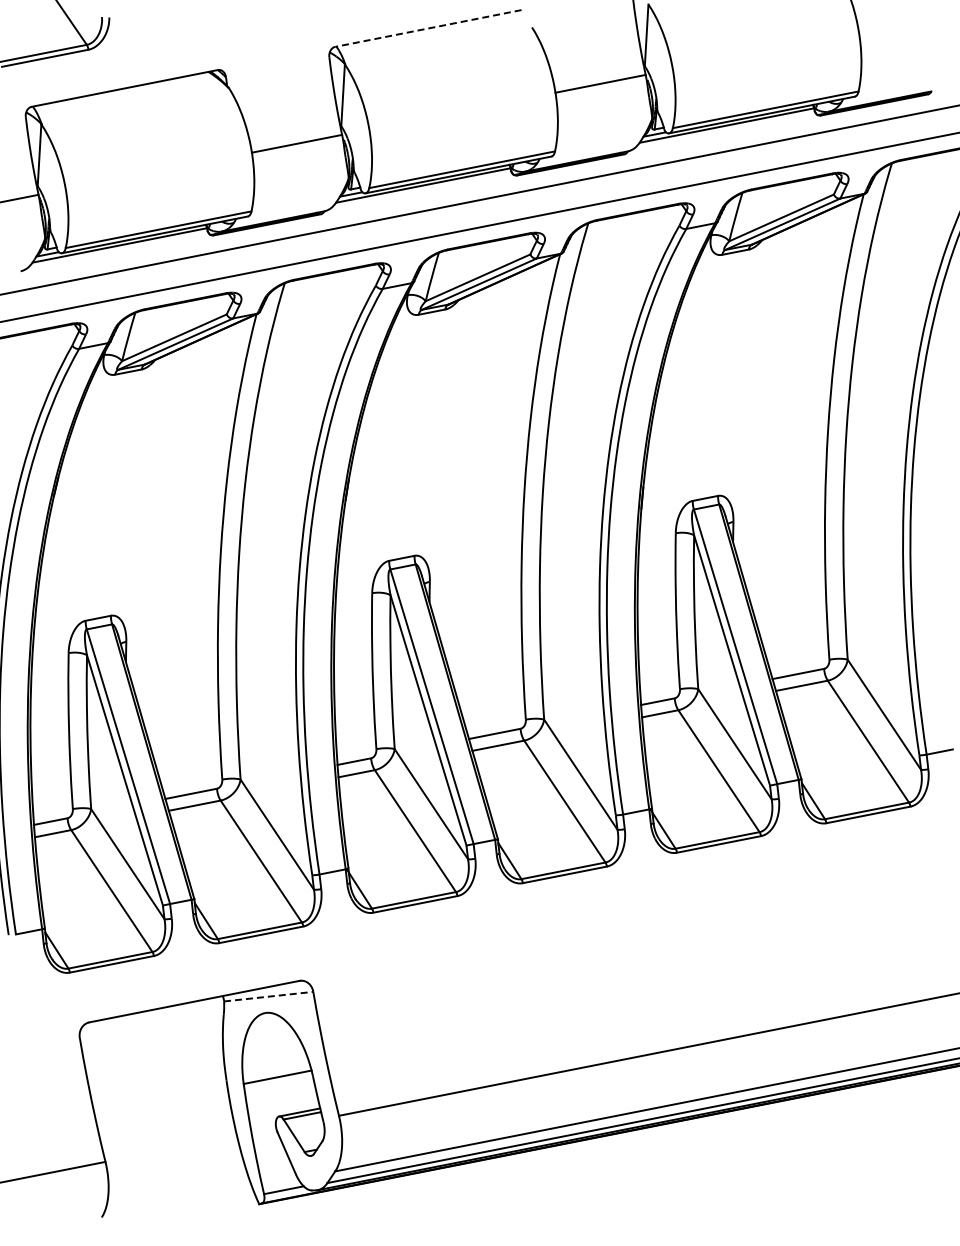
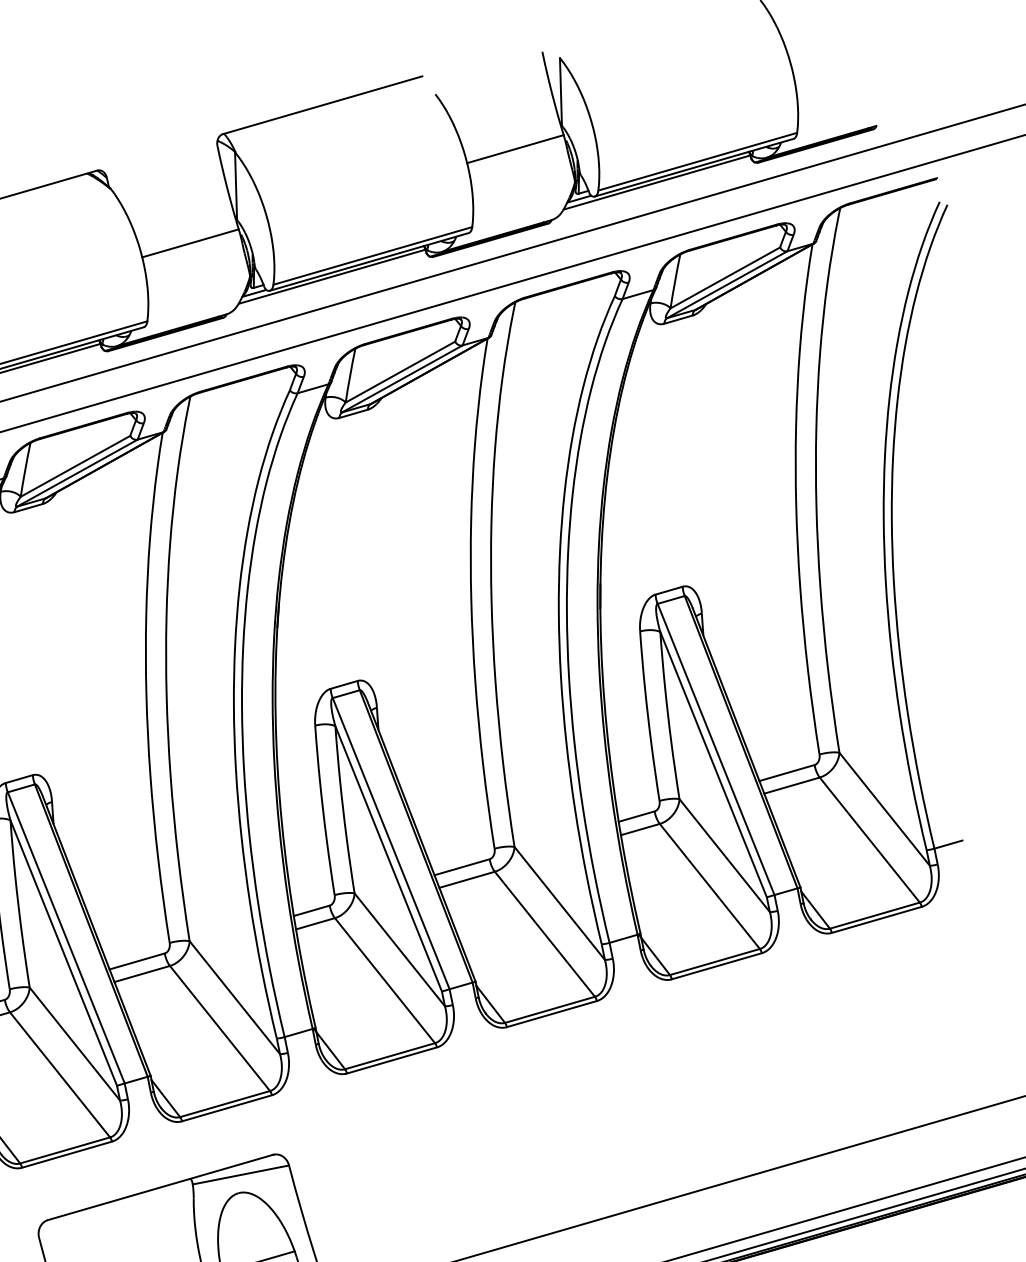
line: (428, 28) -> (322, 105), dashed -> solid
line: (268, 996) -> (240, 1174), dashed -> solid

